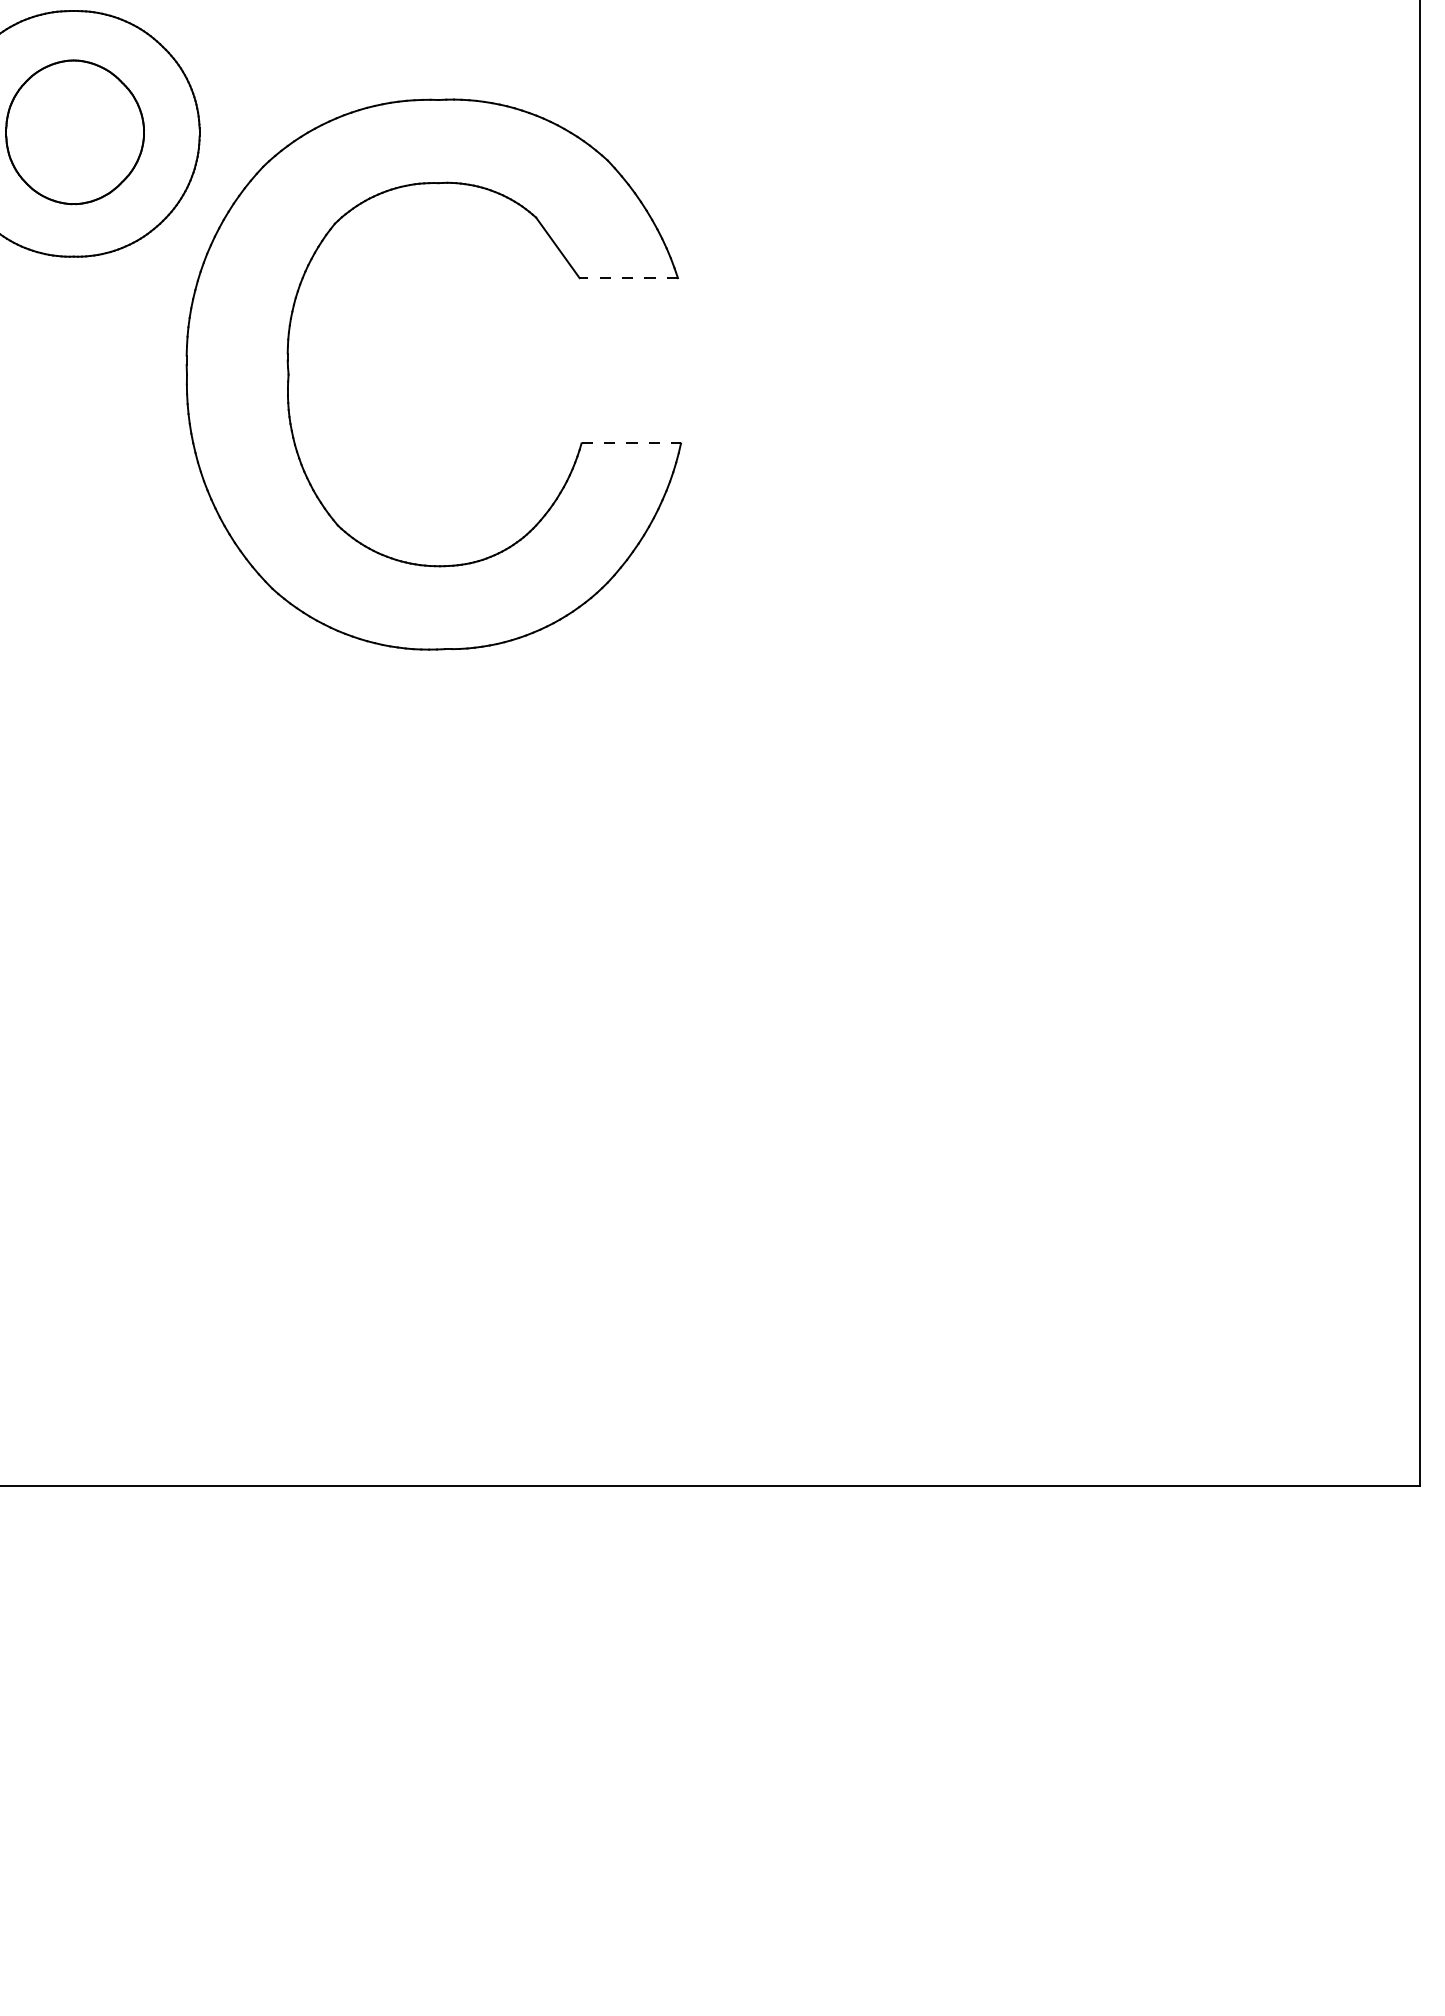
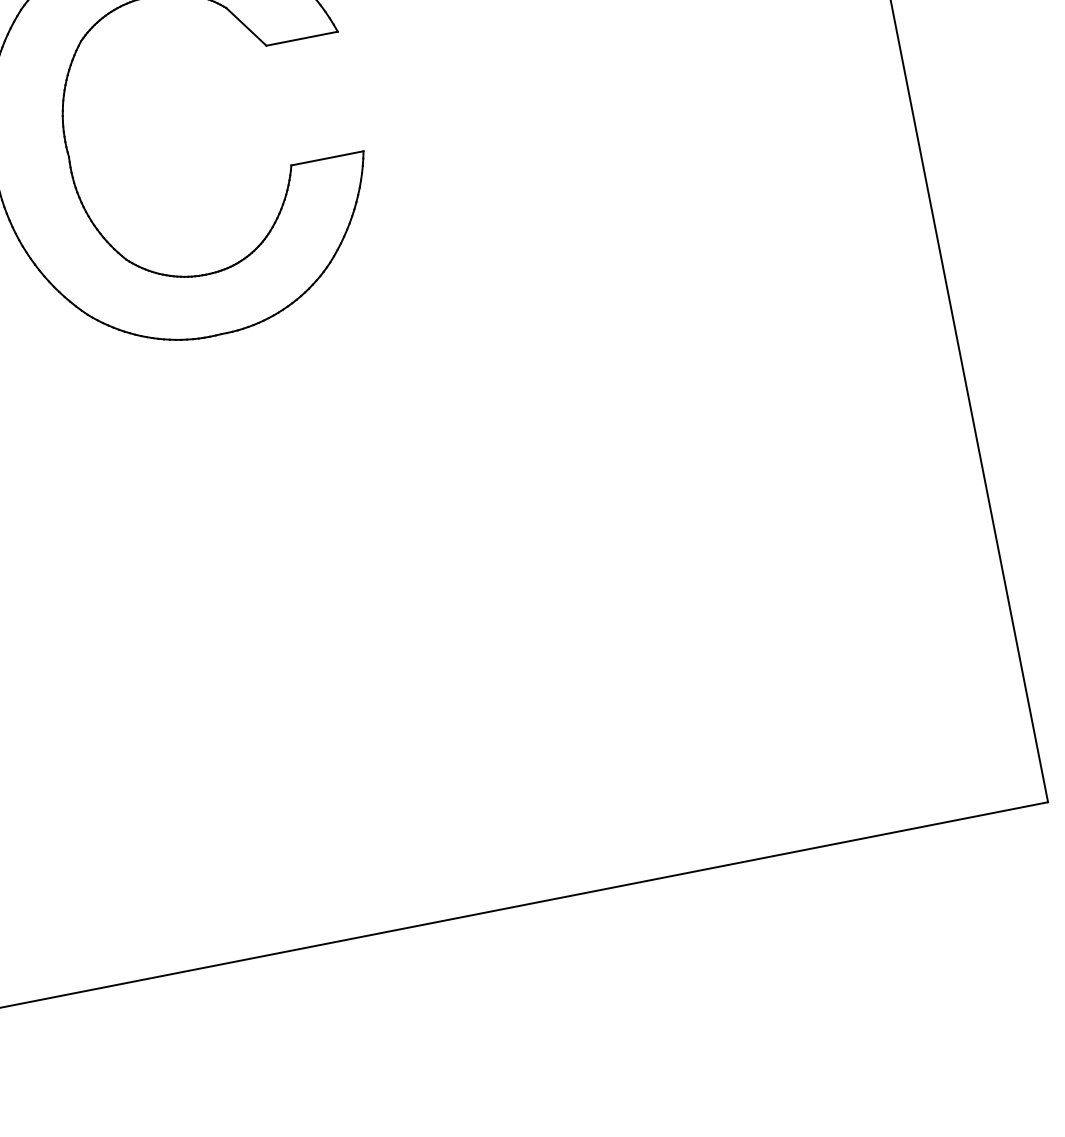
line: (628, 278) -> (301, 39), dashed -> solid
line: (631, 443) -> (327, 158), dashed -> solid

